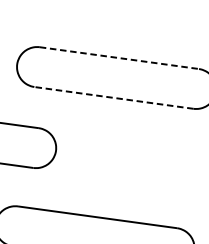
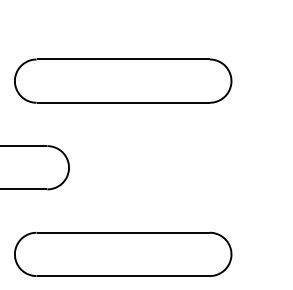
line: (119, 58) -> (123, 59), dashed -> solid
line: (114, 97) -> (123, 102), dashed -> solid

